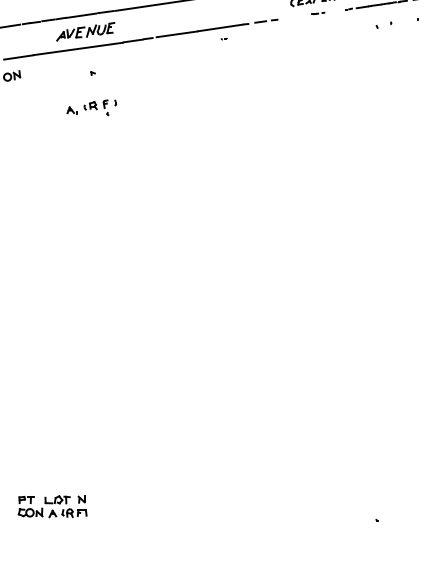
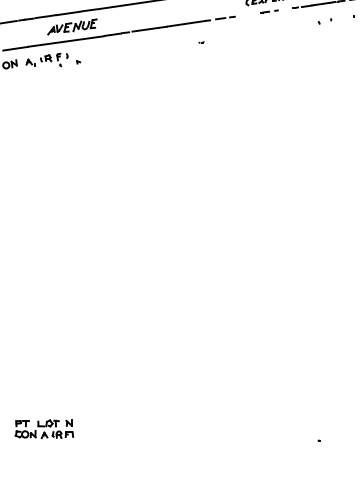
part: (318, 13) -> (269, 11), size x1.67
part: (223, 38) -> (200, 41), moved
part: (91, 107) -> (46, 59), moved

